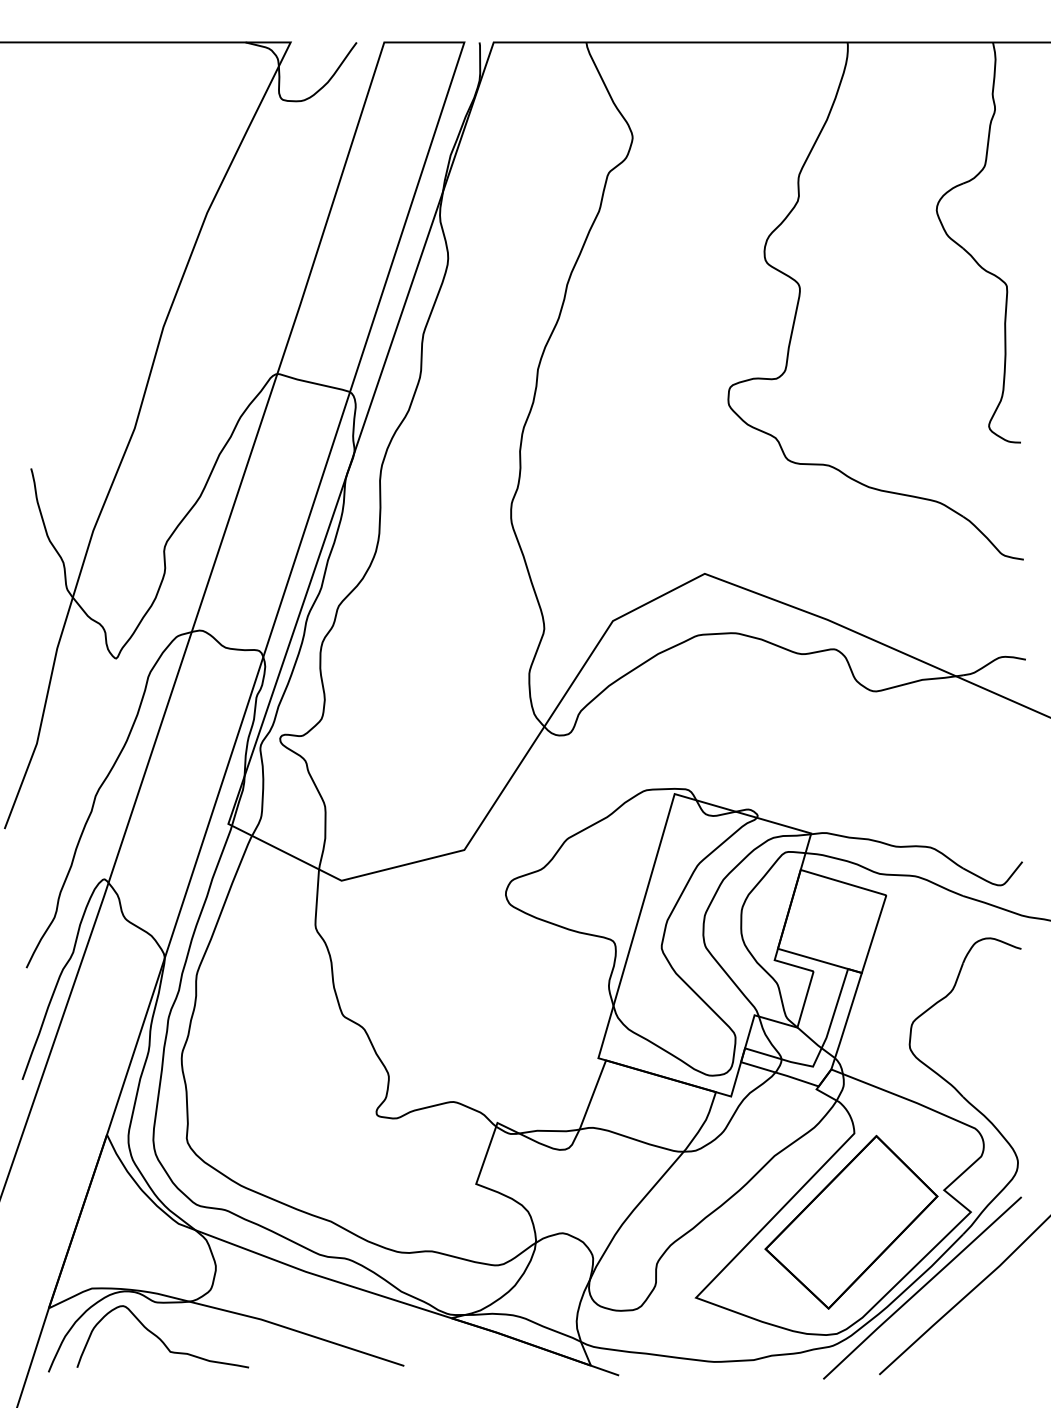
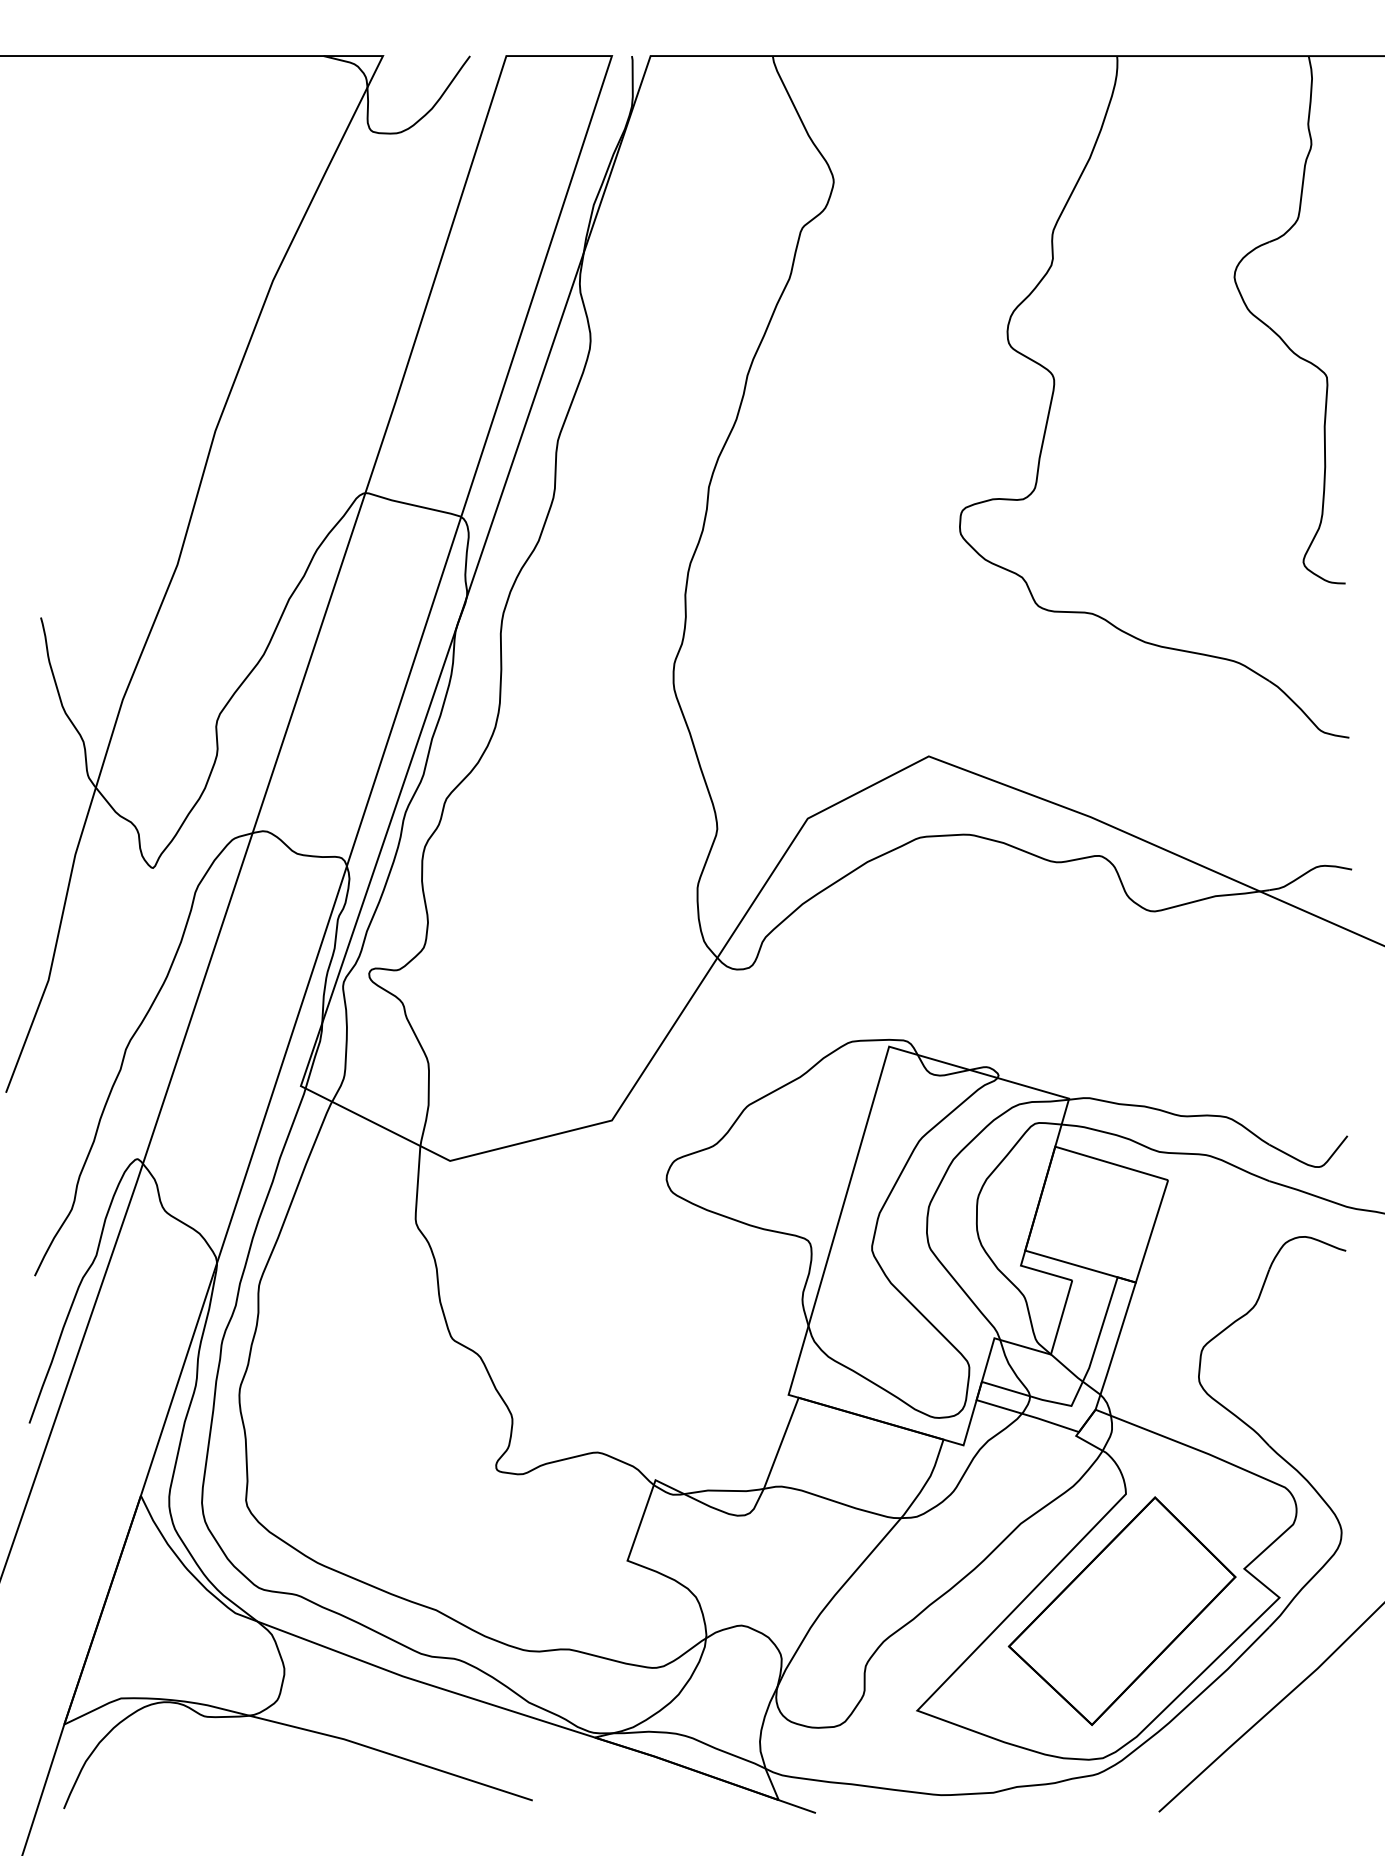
line: (922, 1287) -> (1215, 1697), removed
curve: (160, 1338) -> (211, 1764), removed

